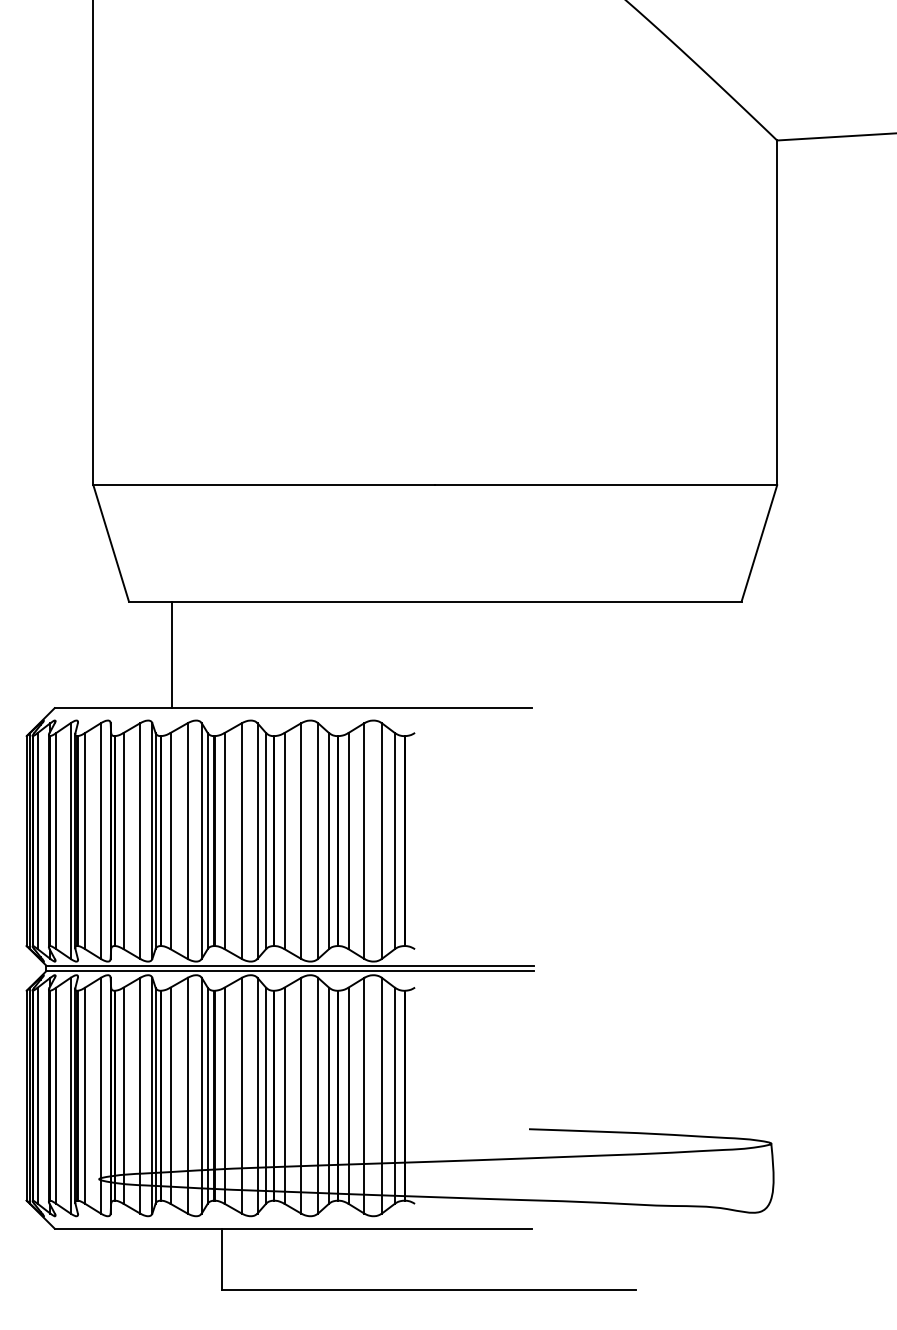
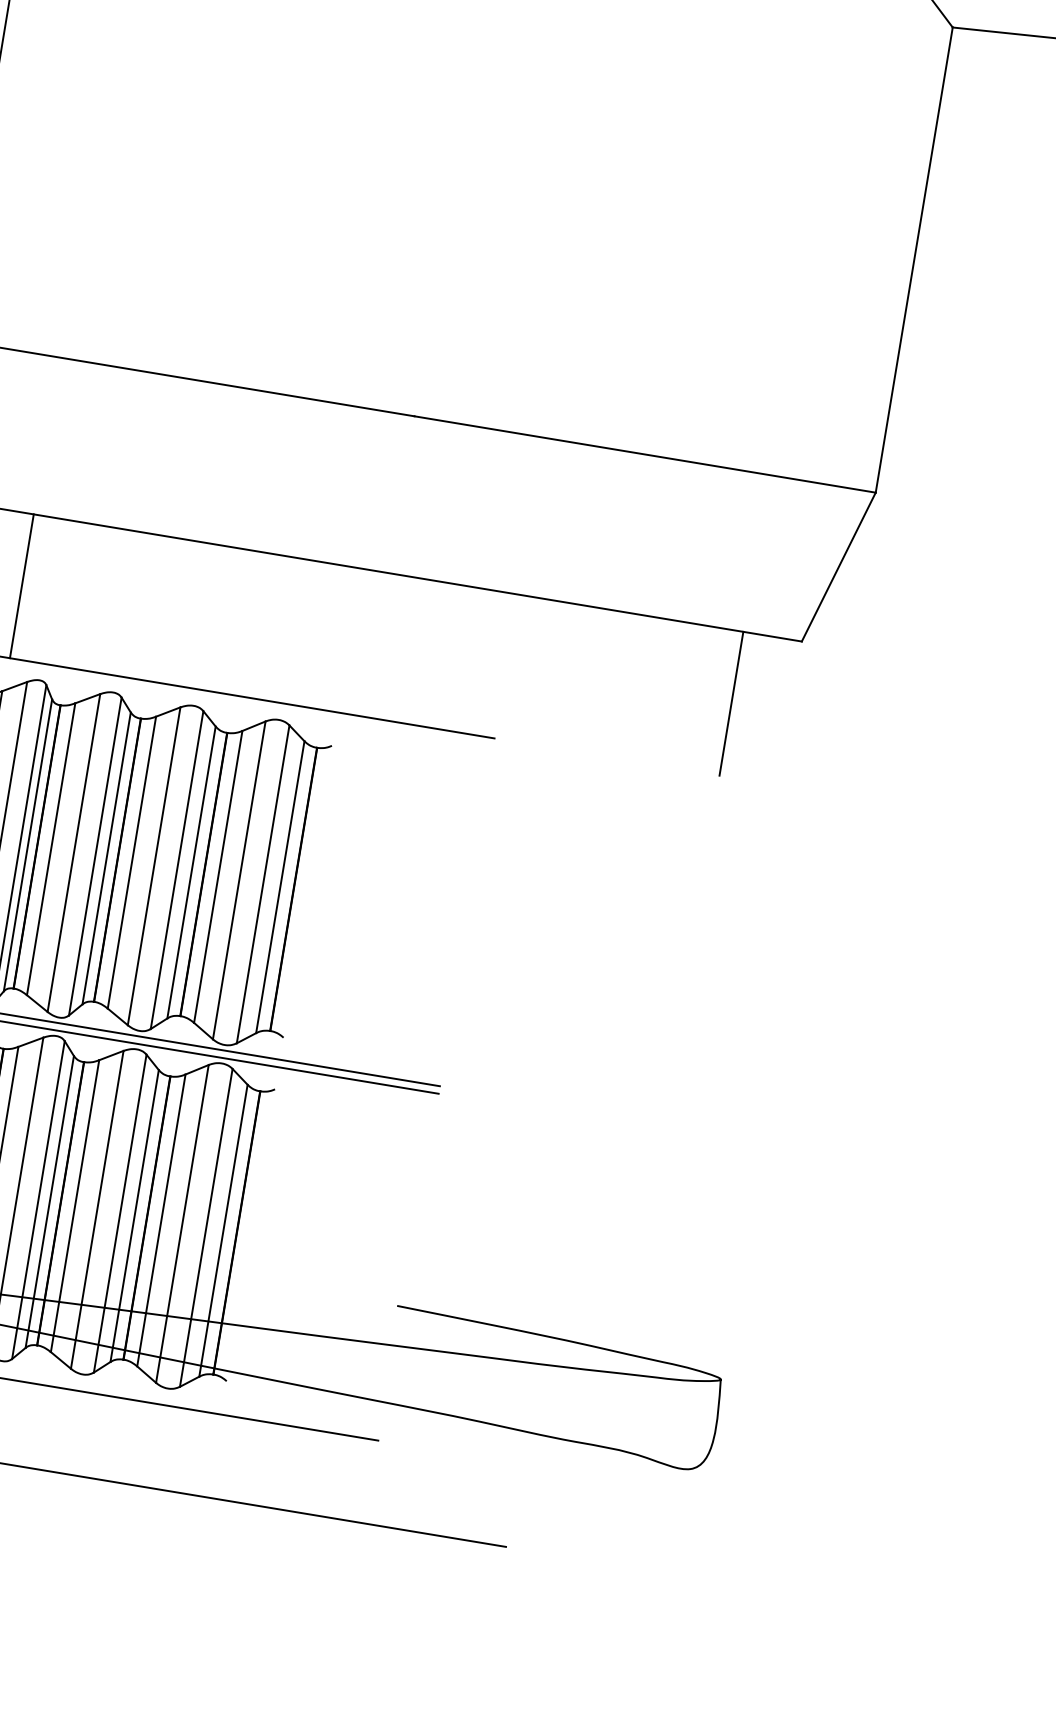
line: (698, 654) -> (731, 703), added

